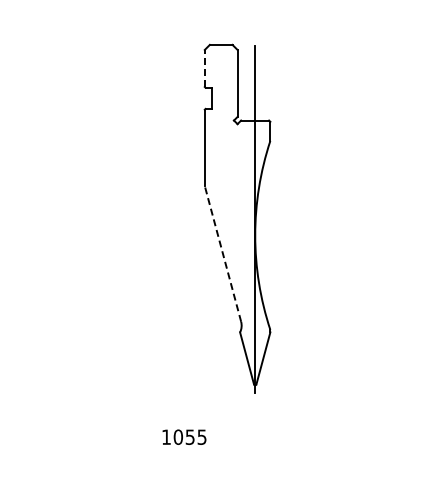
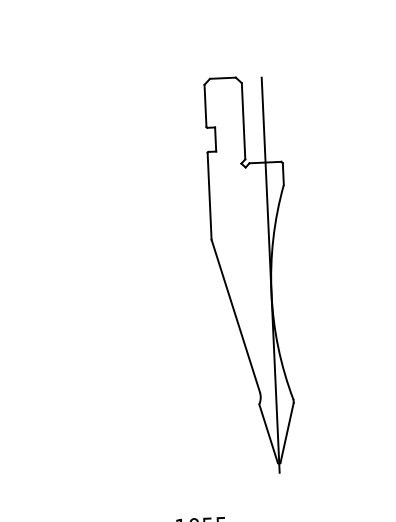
line: (204, 68) -> (205, 105), dashed -> solid
line: (222, 253) -> (235, 315), dashed -> solid

